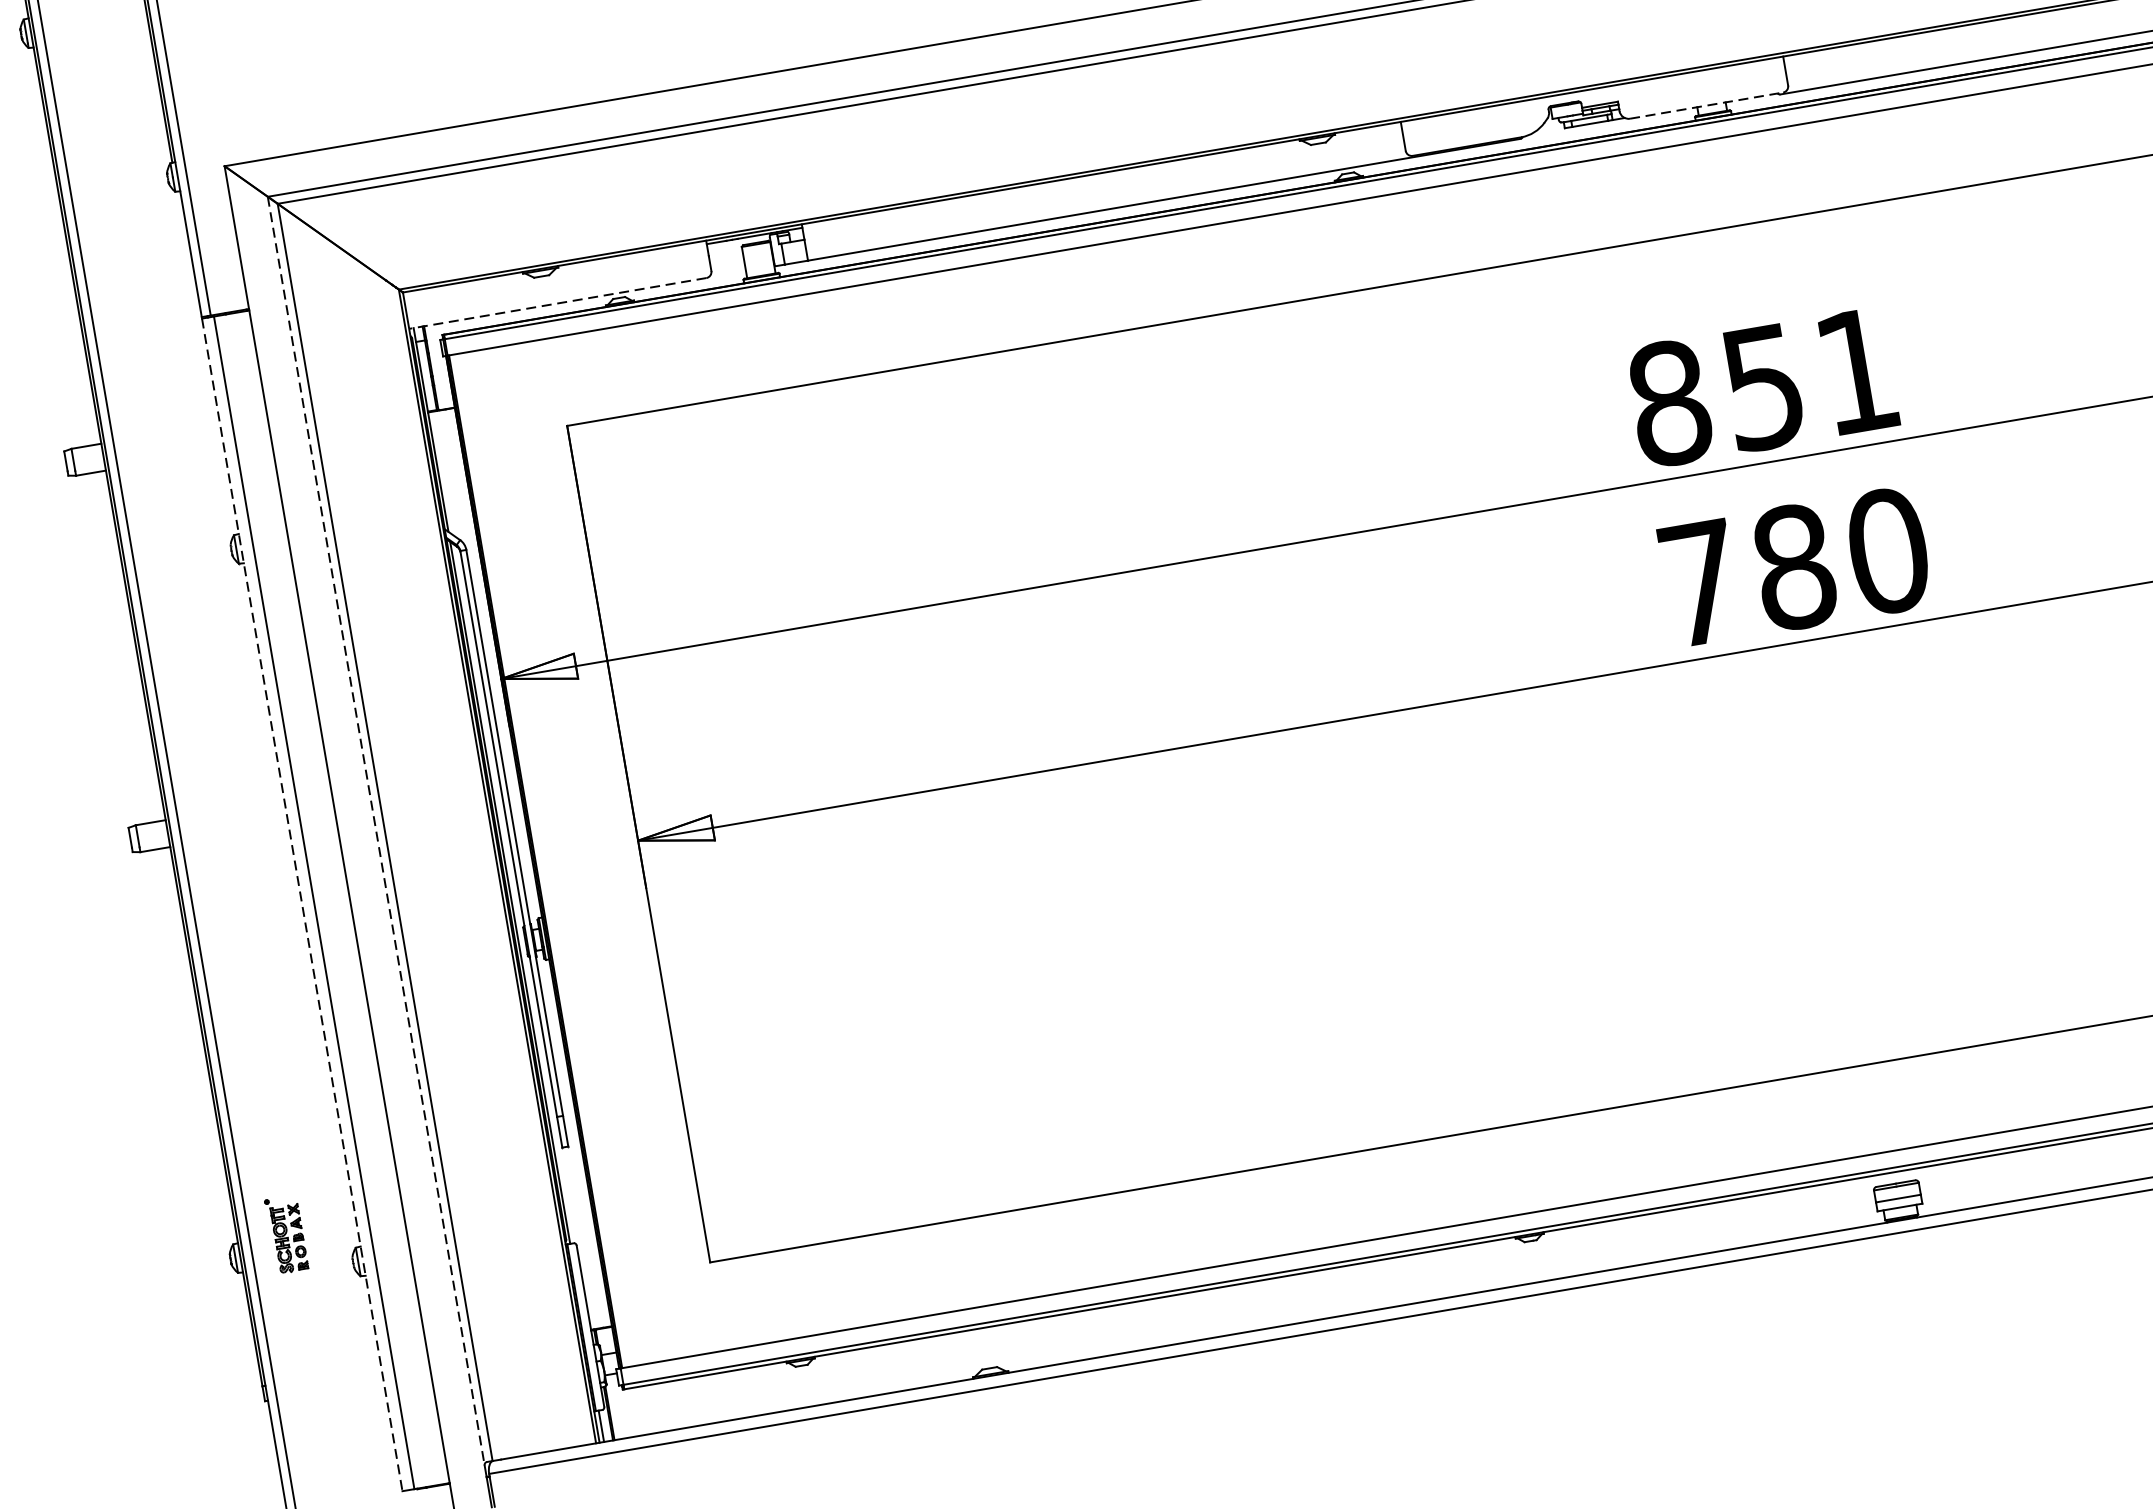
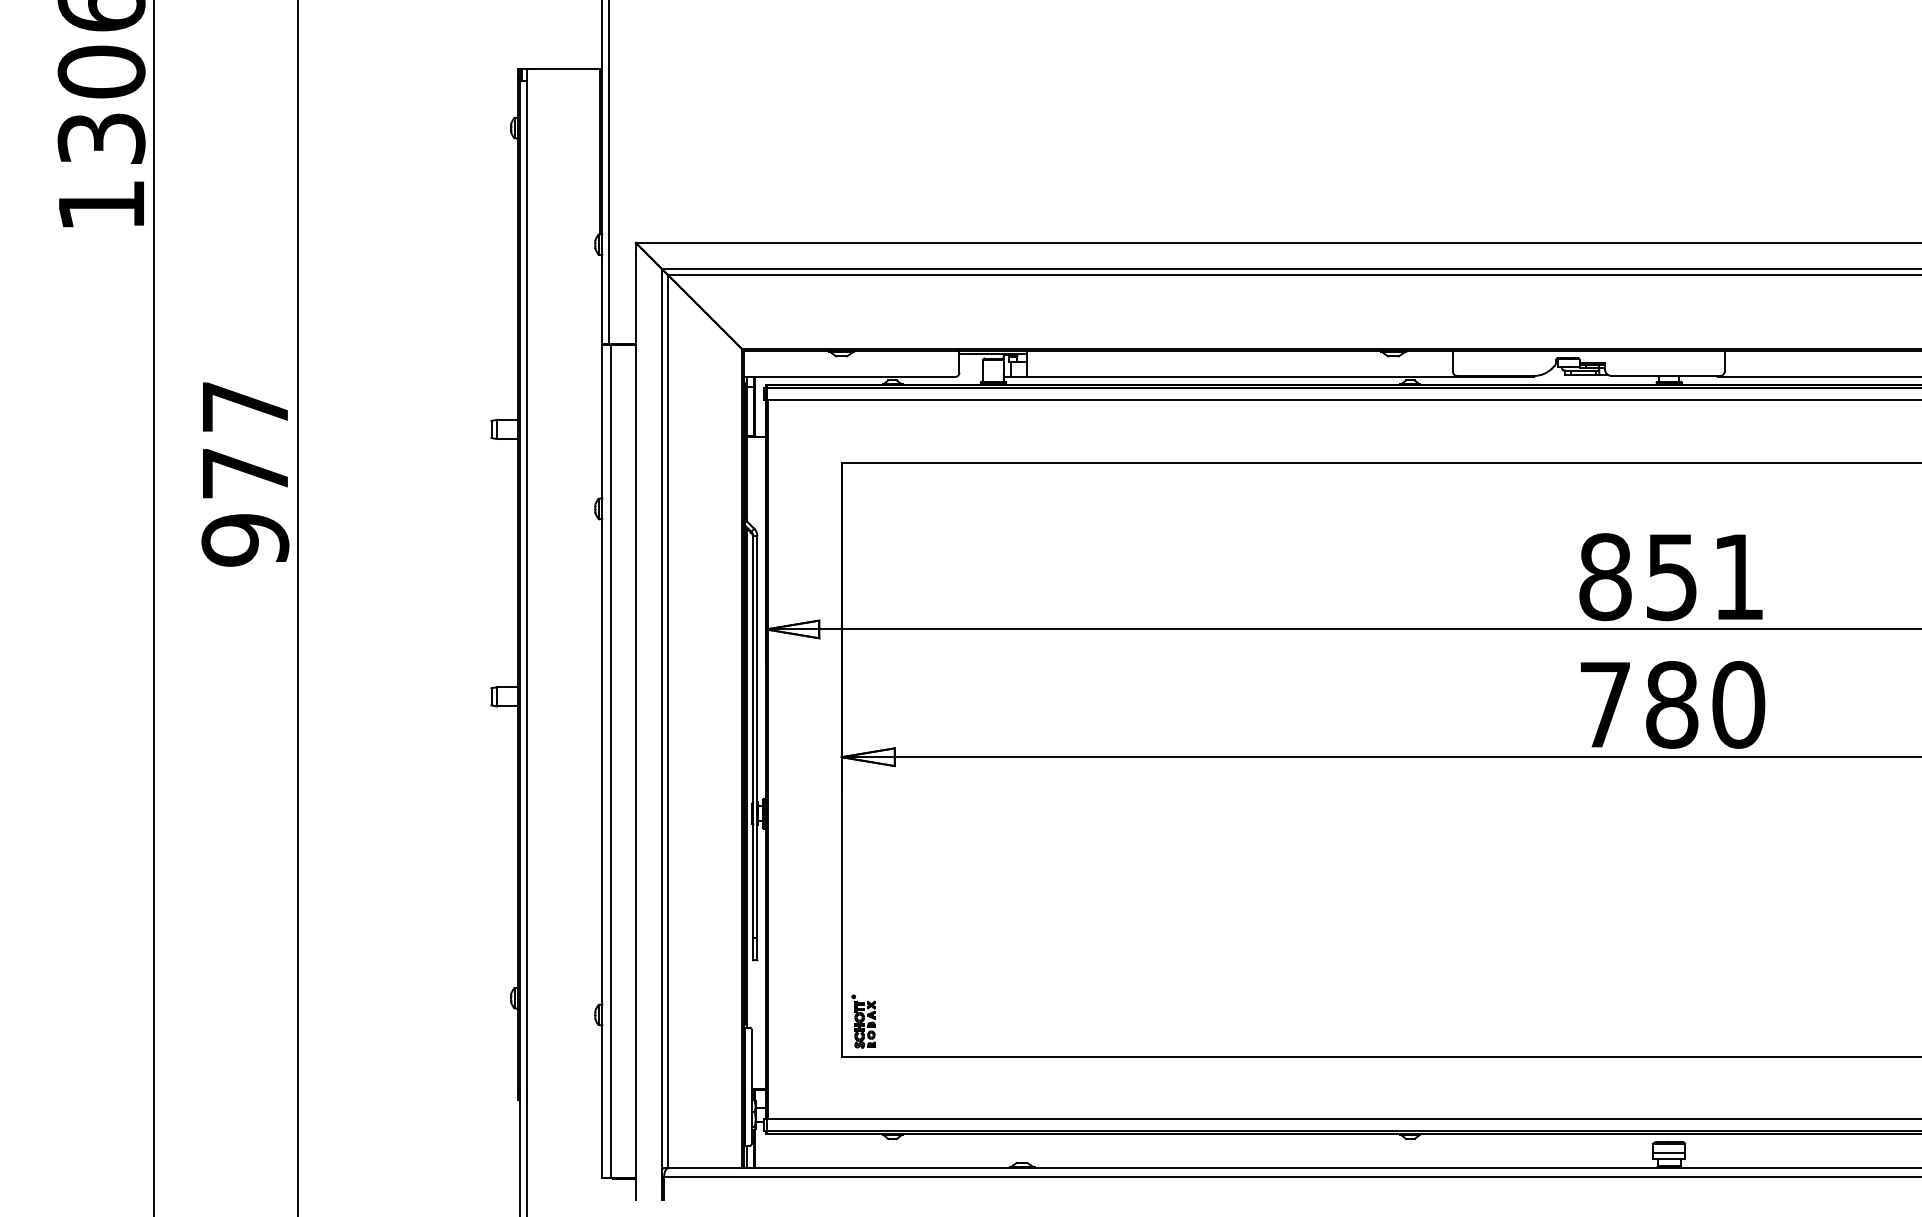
line: (1707, 104) -> (1666, 375), dashed -> solid
line: (557, 302) -> (849, 376), dashed -> solid
line: (376, 830) -> (662, 719), dashed -> solid
line: (302, 905) -> (602, 762), dashed -> solid
part: (286, 1234) -> (863, 1021), moved

